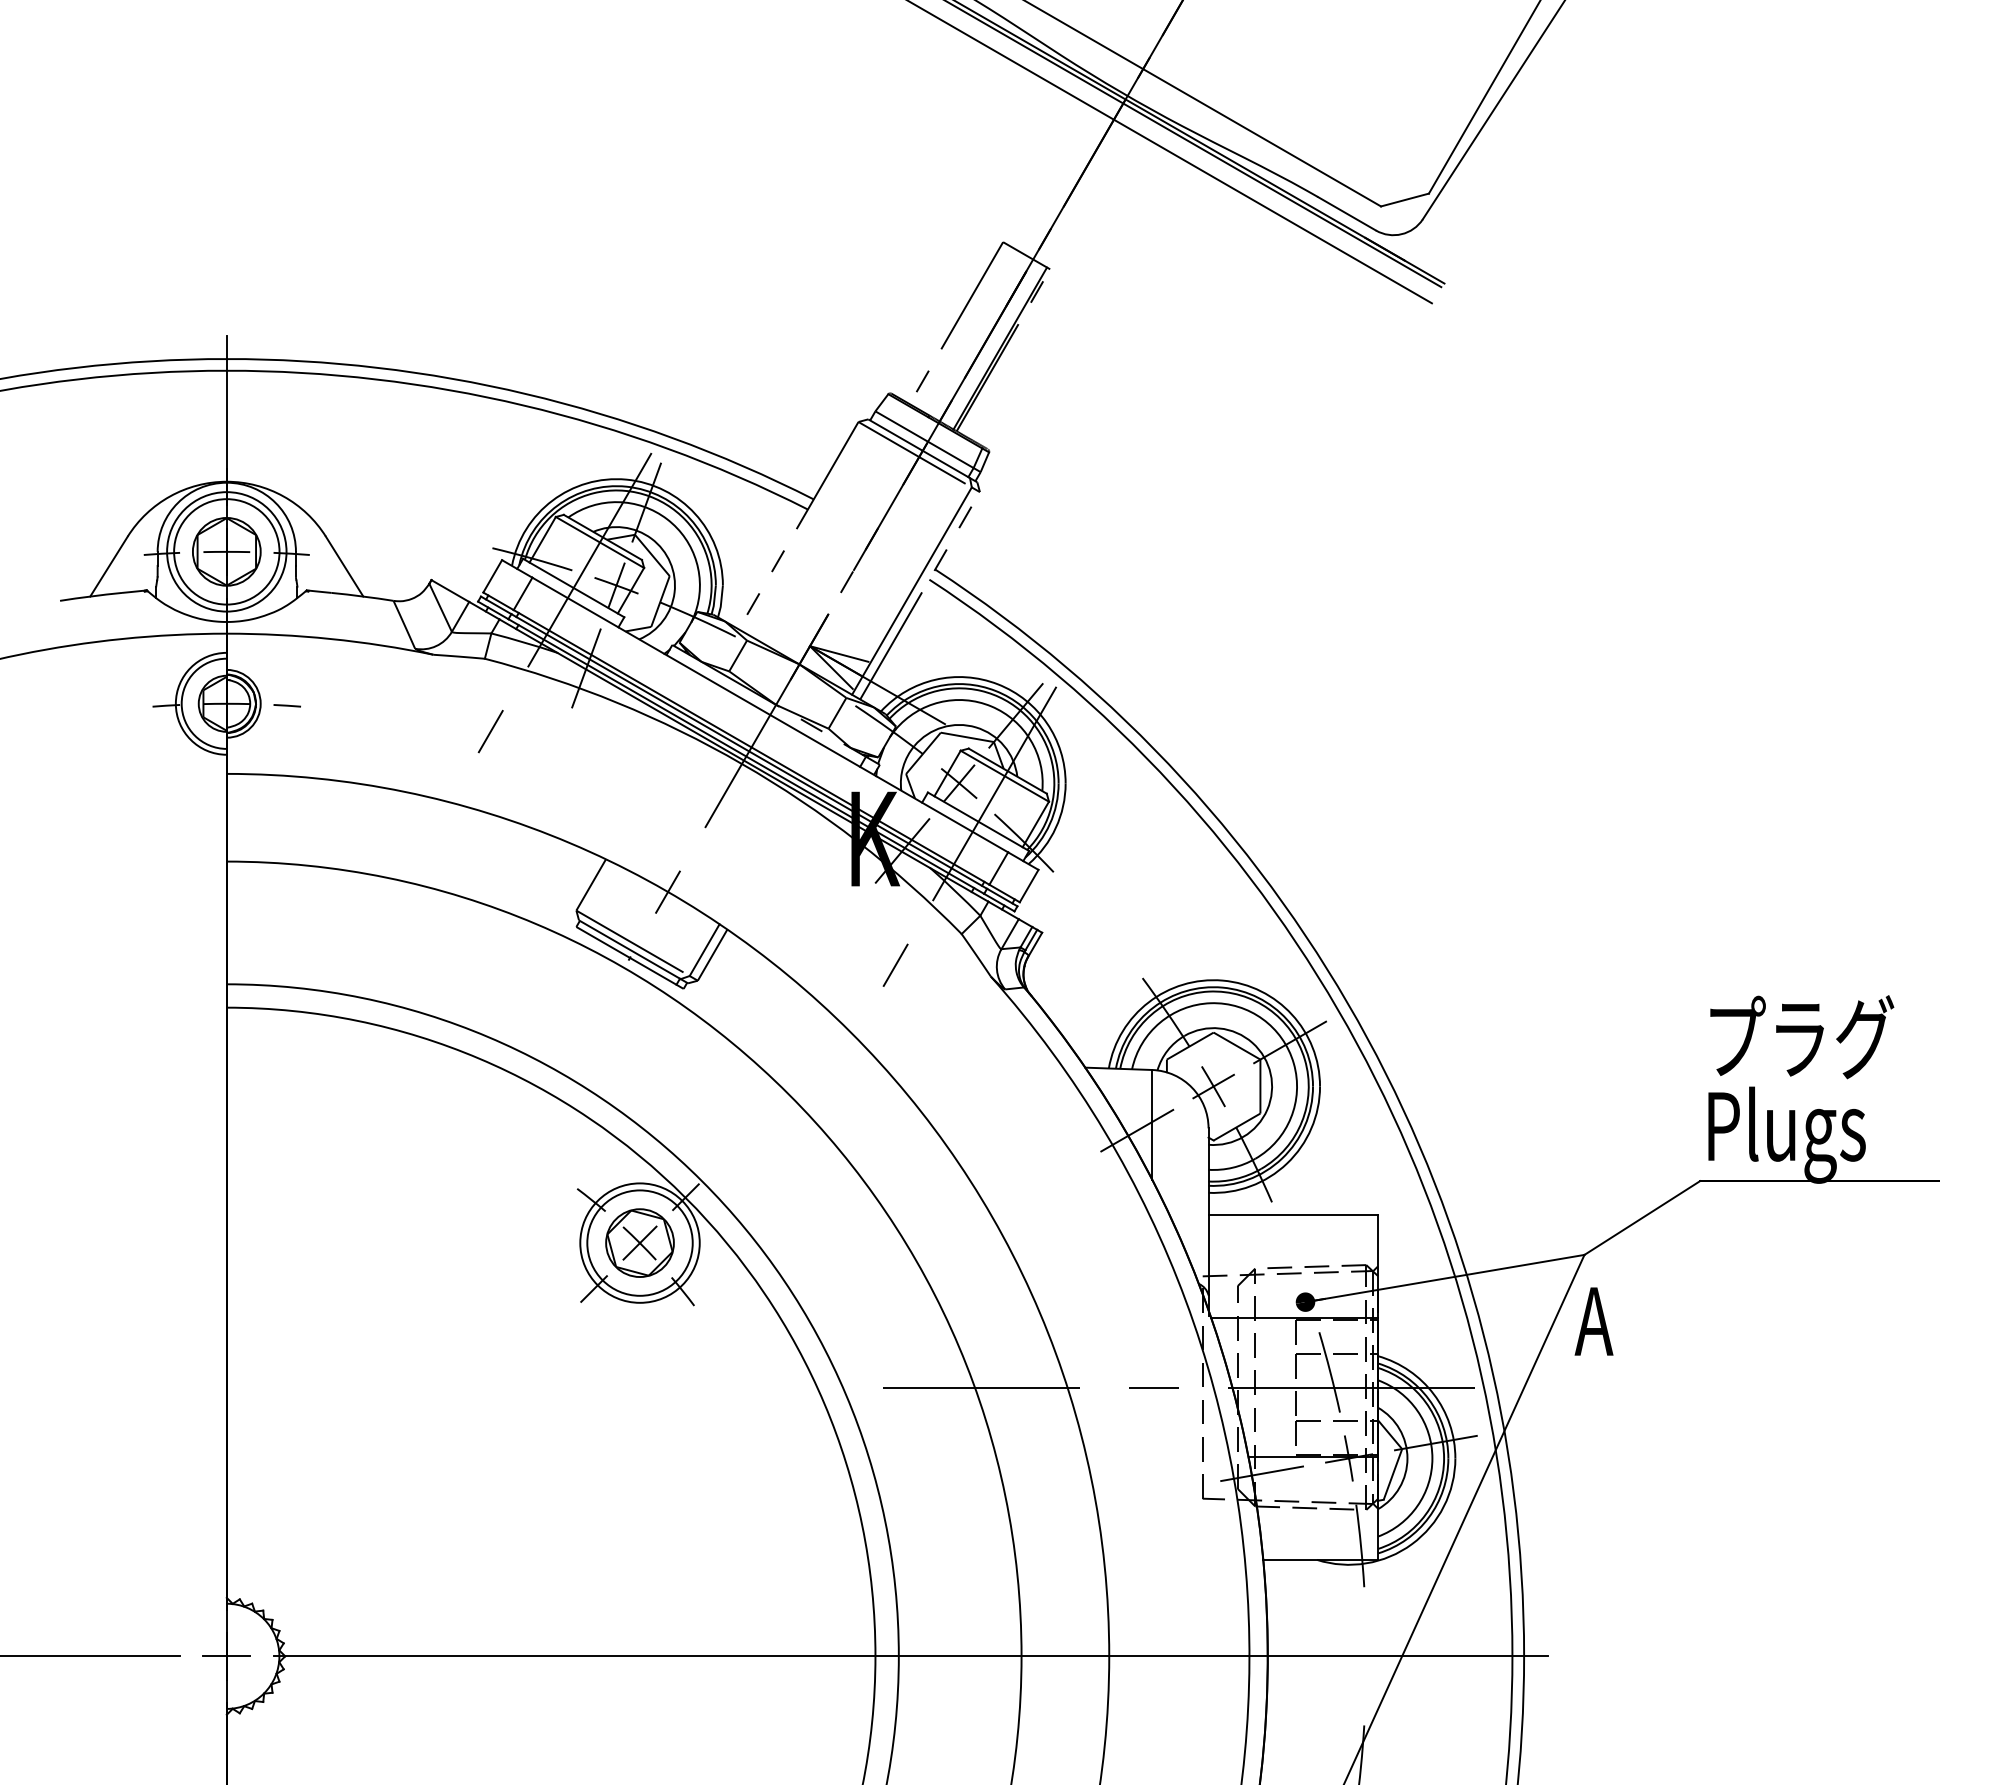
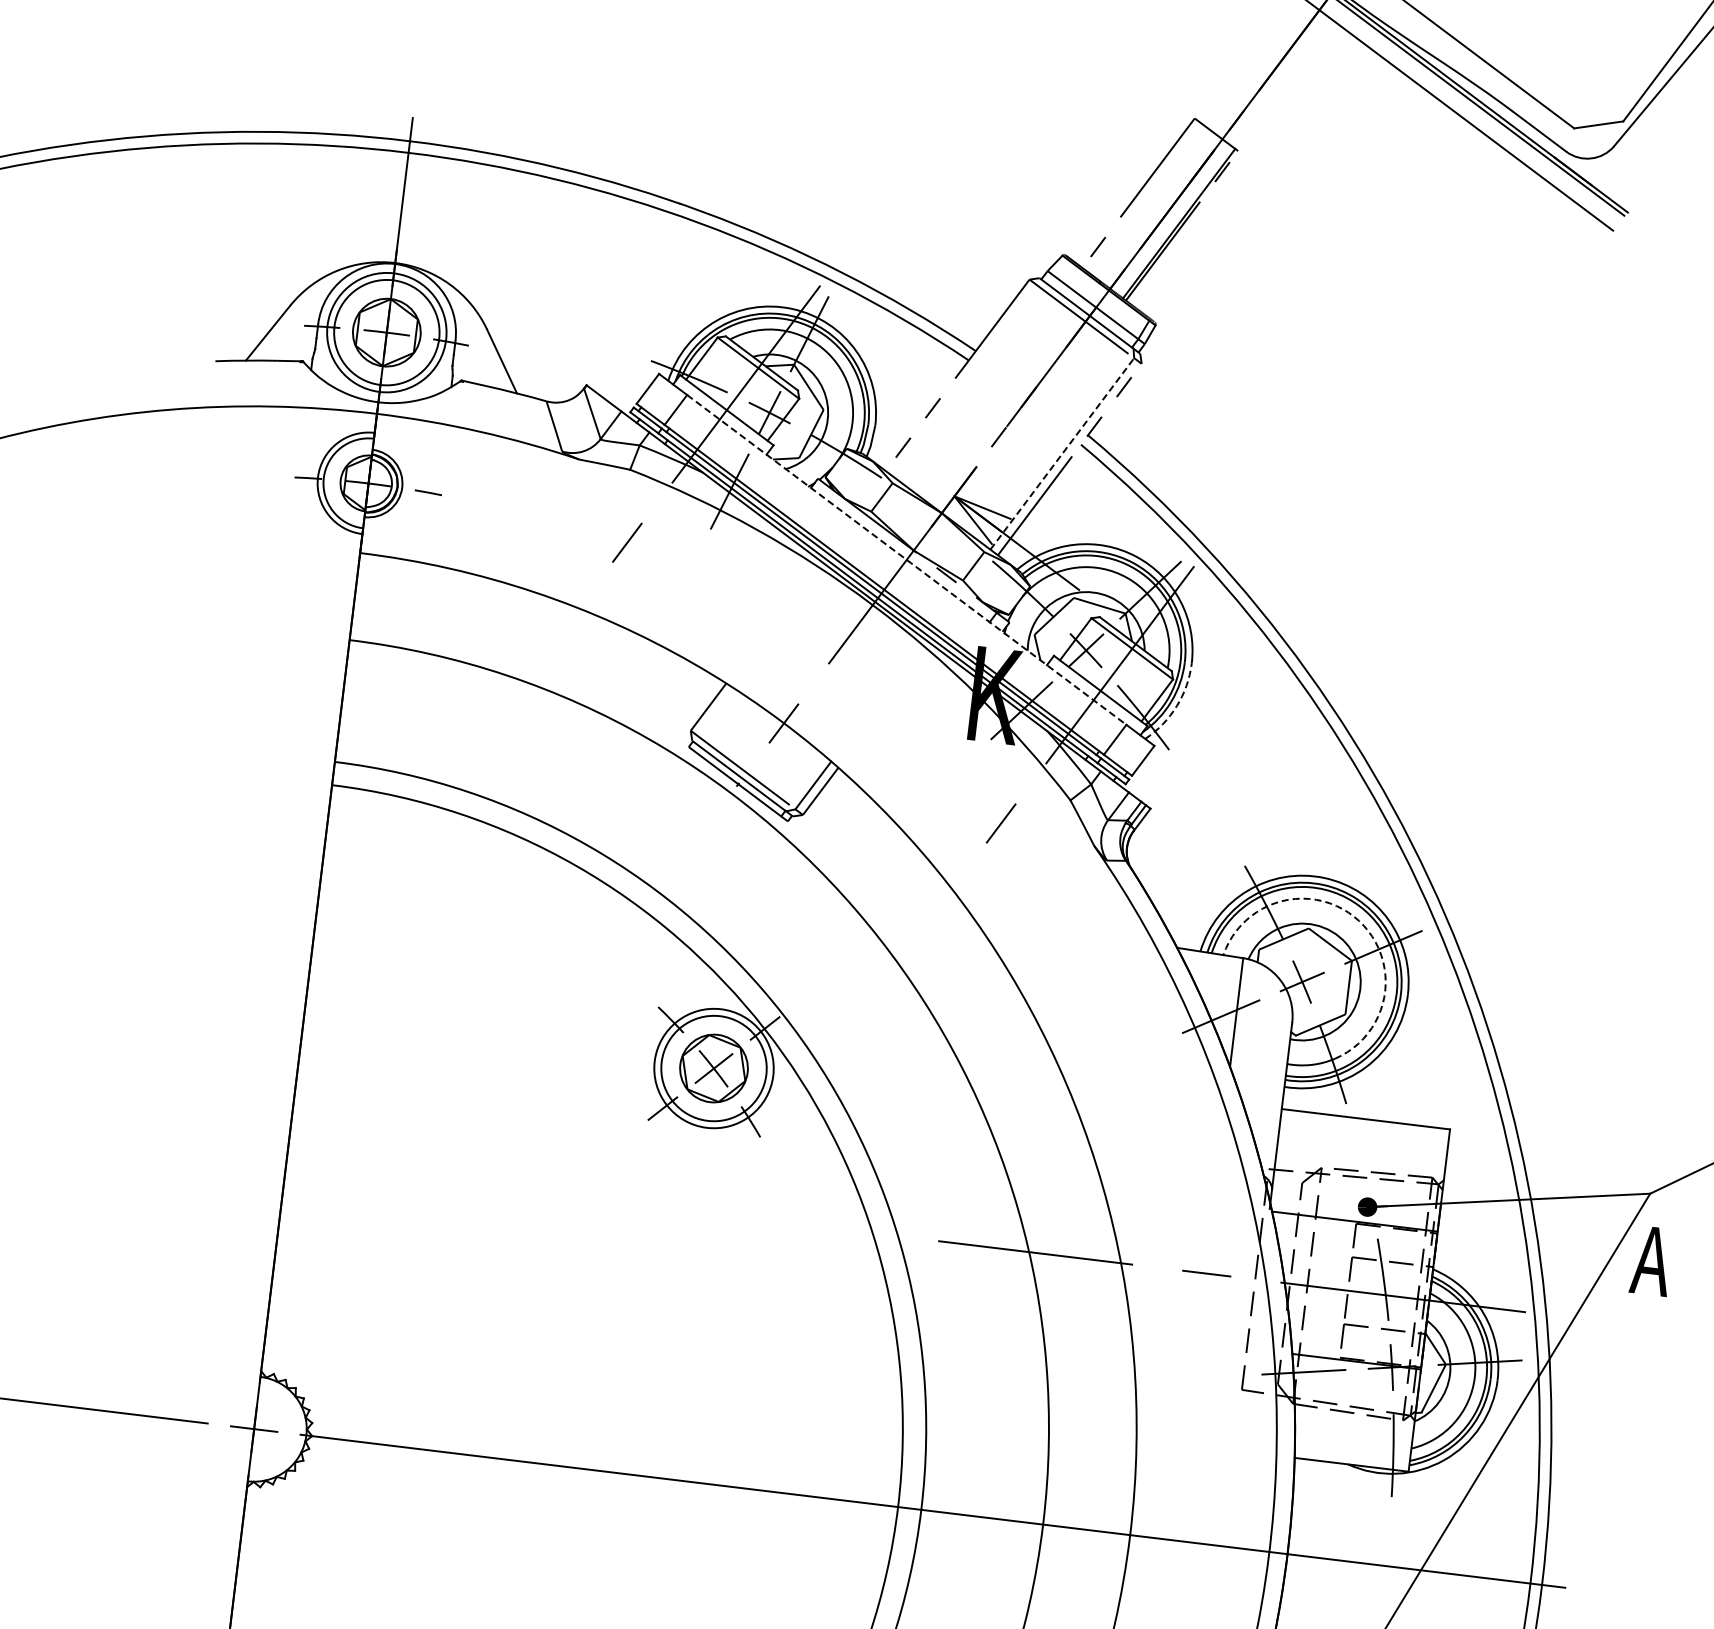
line: (911, 591) -> (1061, 454), solid -> dashed
line: (770, 715) -> (906, 560), solid -> dashed
arc: (1055, 827) -> (1176, 705), solid -> dashed
arc: (1262, 1019) -> (1358, 921), solid -> dashed

